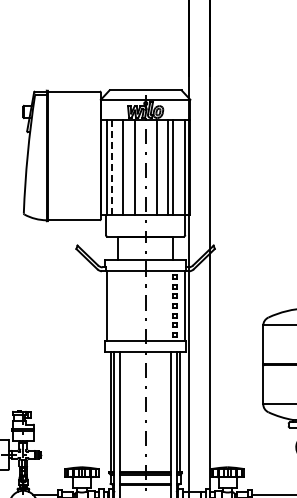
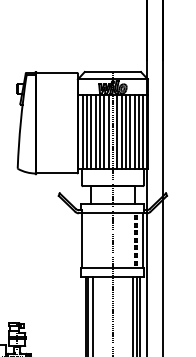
line: (117, 166) -> (90, 131), added
line: (128, 166) -> (99, 131), added
line: (140, 166) -> (108, 131), added
line: (151, 166) -> (117, 131), added
line: (162, 166) -> (126, 131), added
line: (178, 166) -> (138, 131), added
line: (112, 167) -> (87, 132), dashed -> solid

